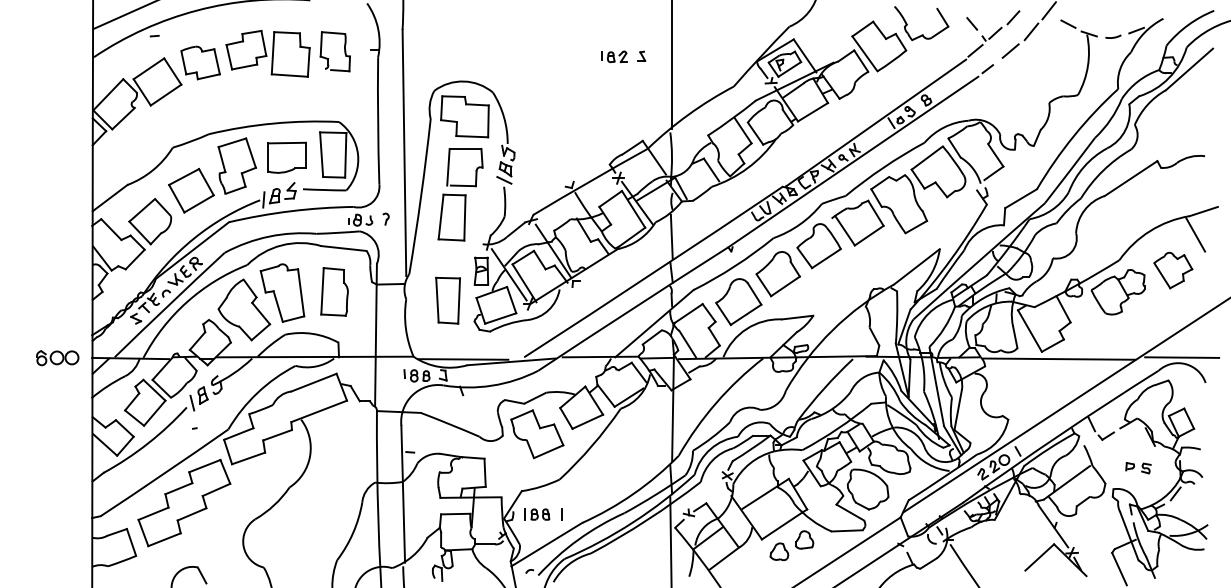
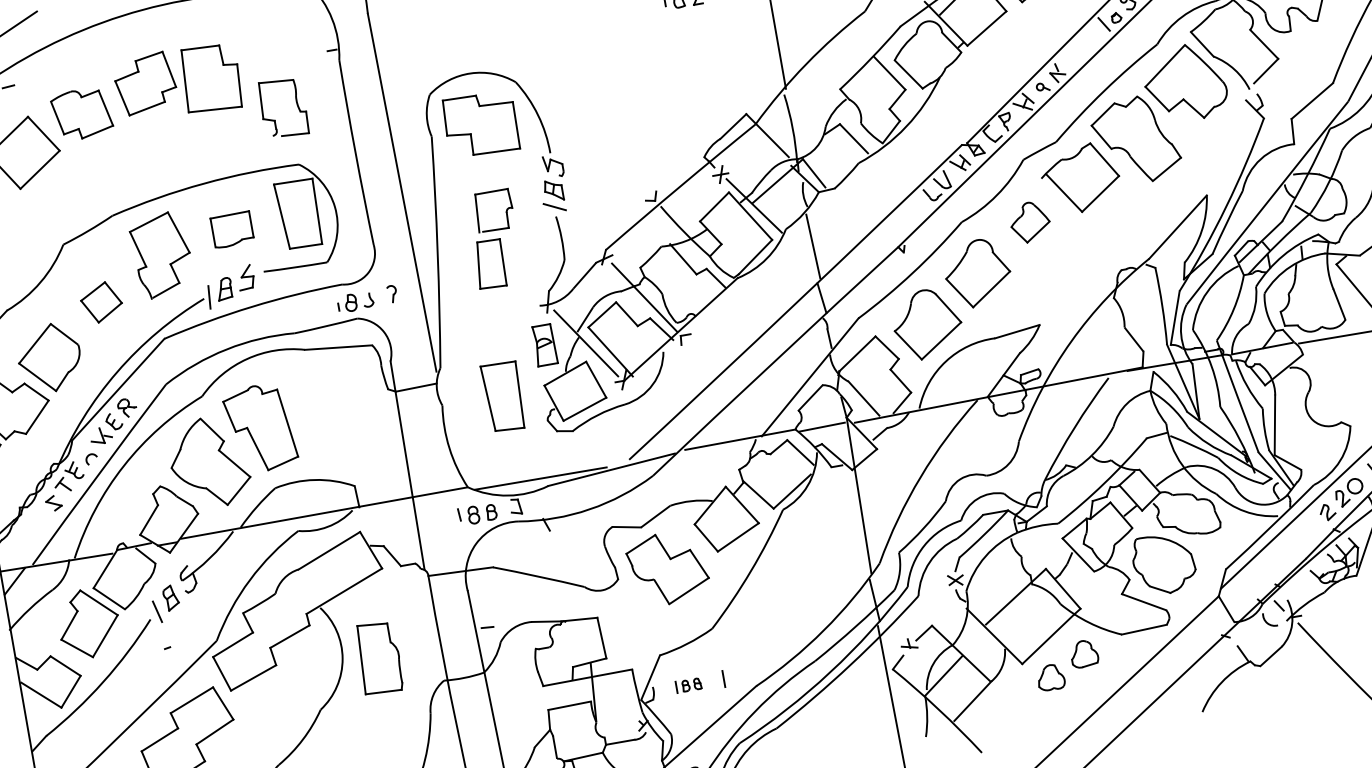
part: (327, 57) -> (273, 118), moved
part: (286, 157) -> (231, 229), size x0.7
part: (191, 190) -> (101, 302), size x0.6
part: (460, 194) -> (494, 238), size x0.7
part: (818, 246) -> (1029, 222), size x0.6
part: (334, 291) -> (379, 657), moved
part: (537, 514) -> (688, 685), size x0.7

